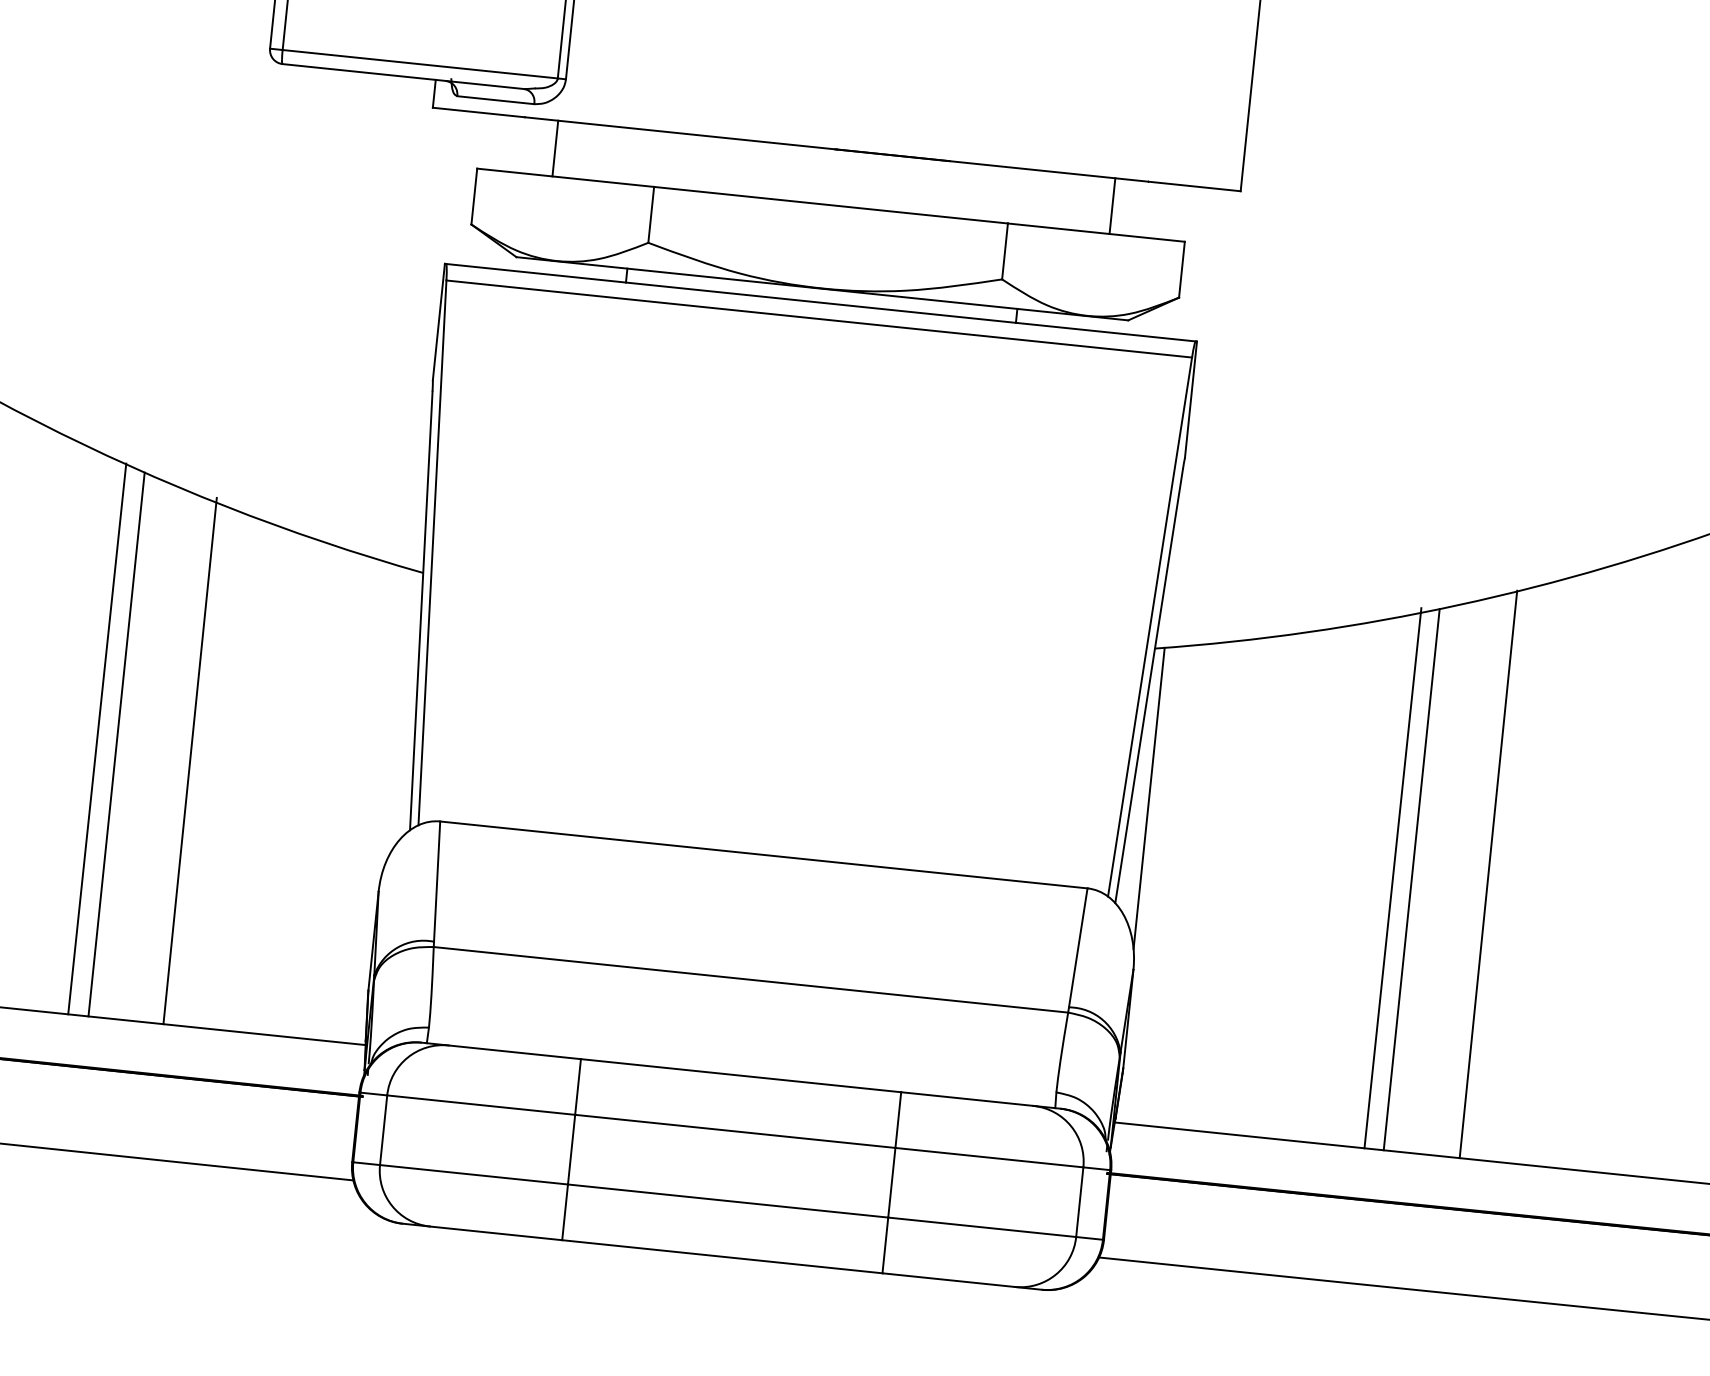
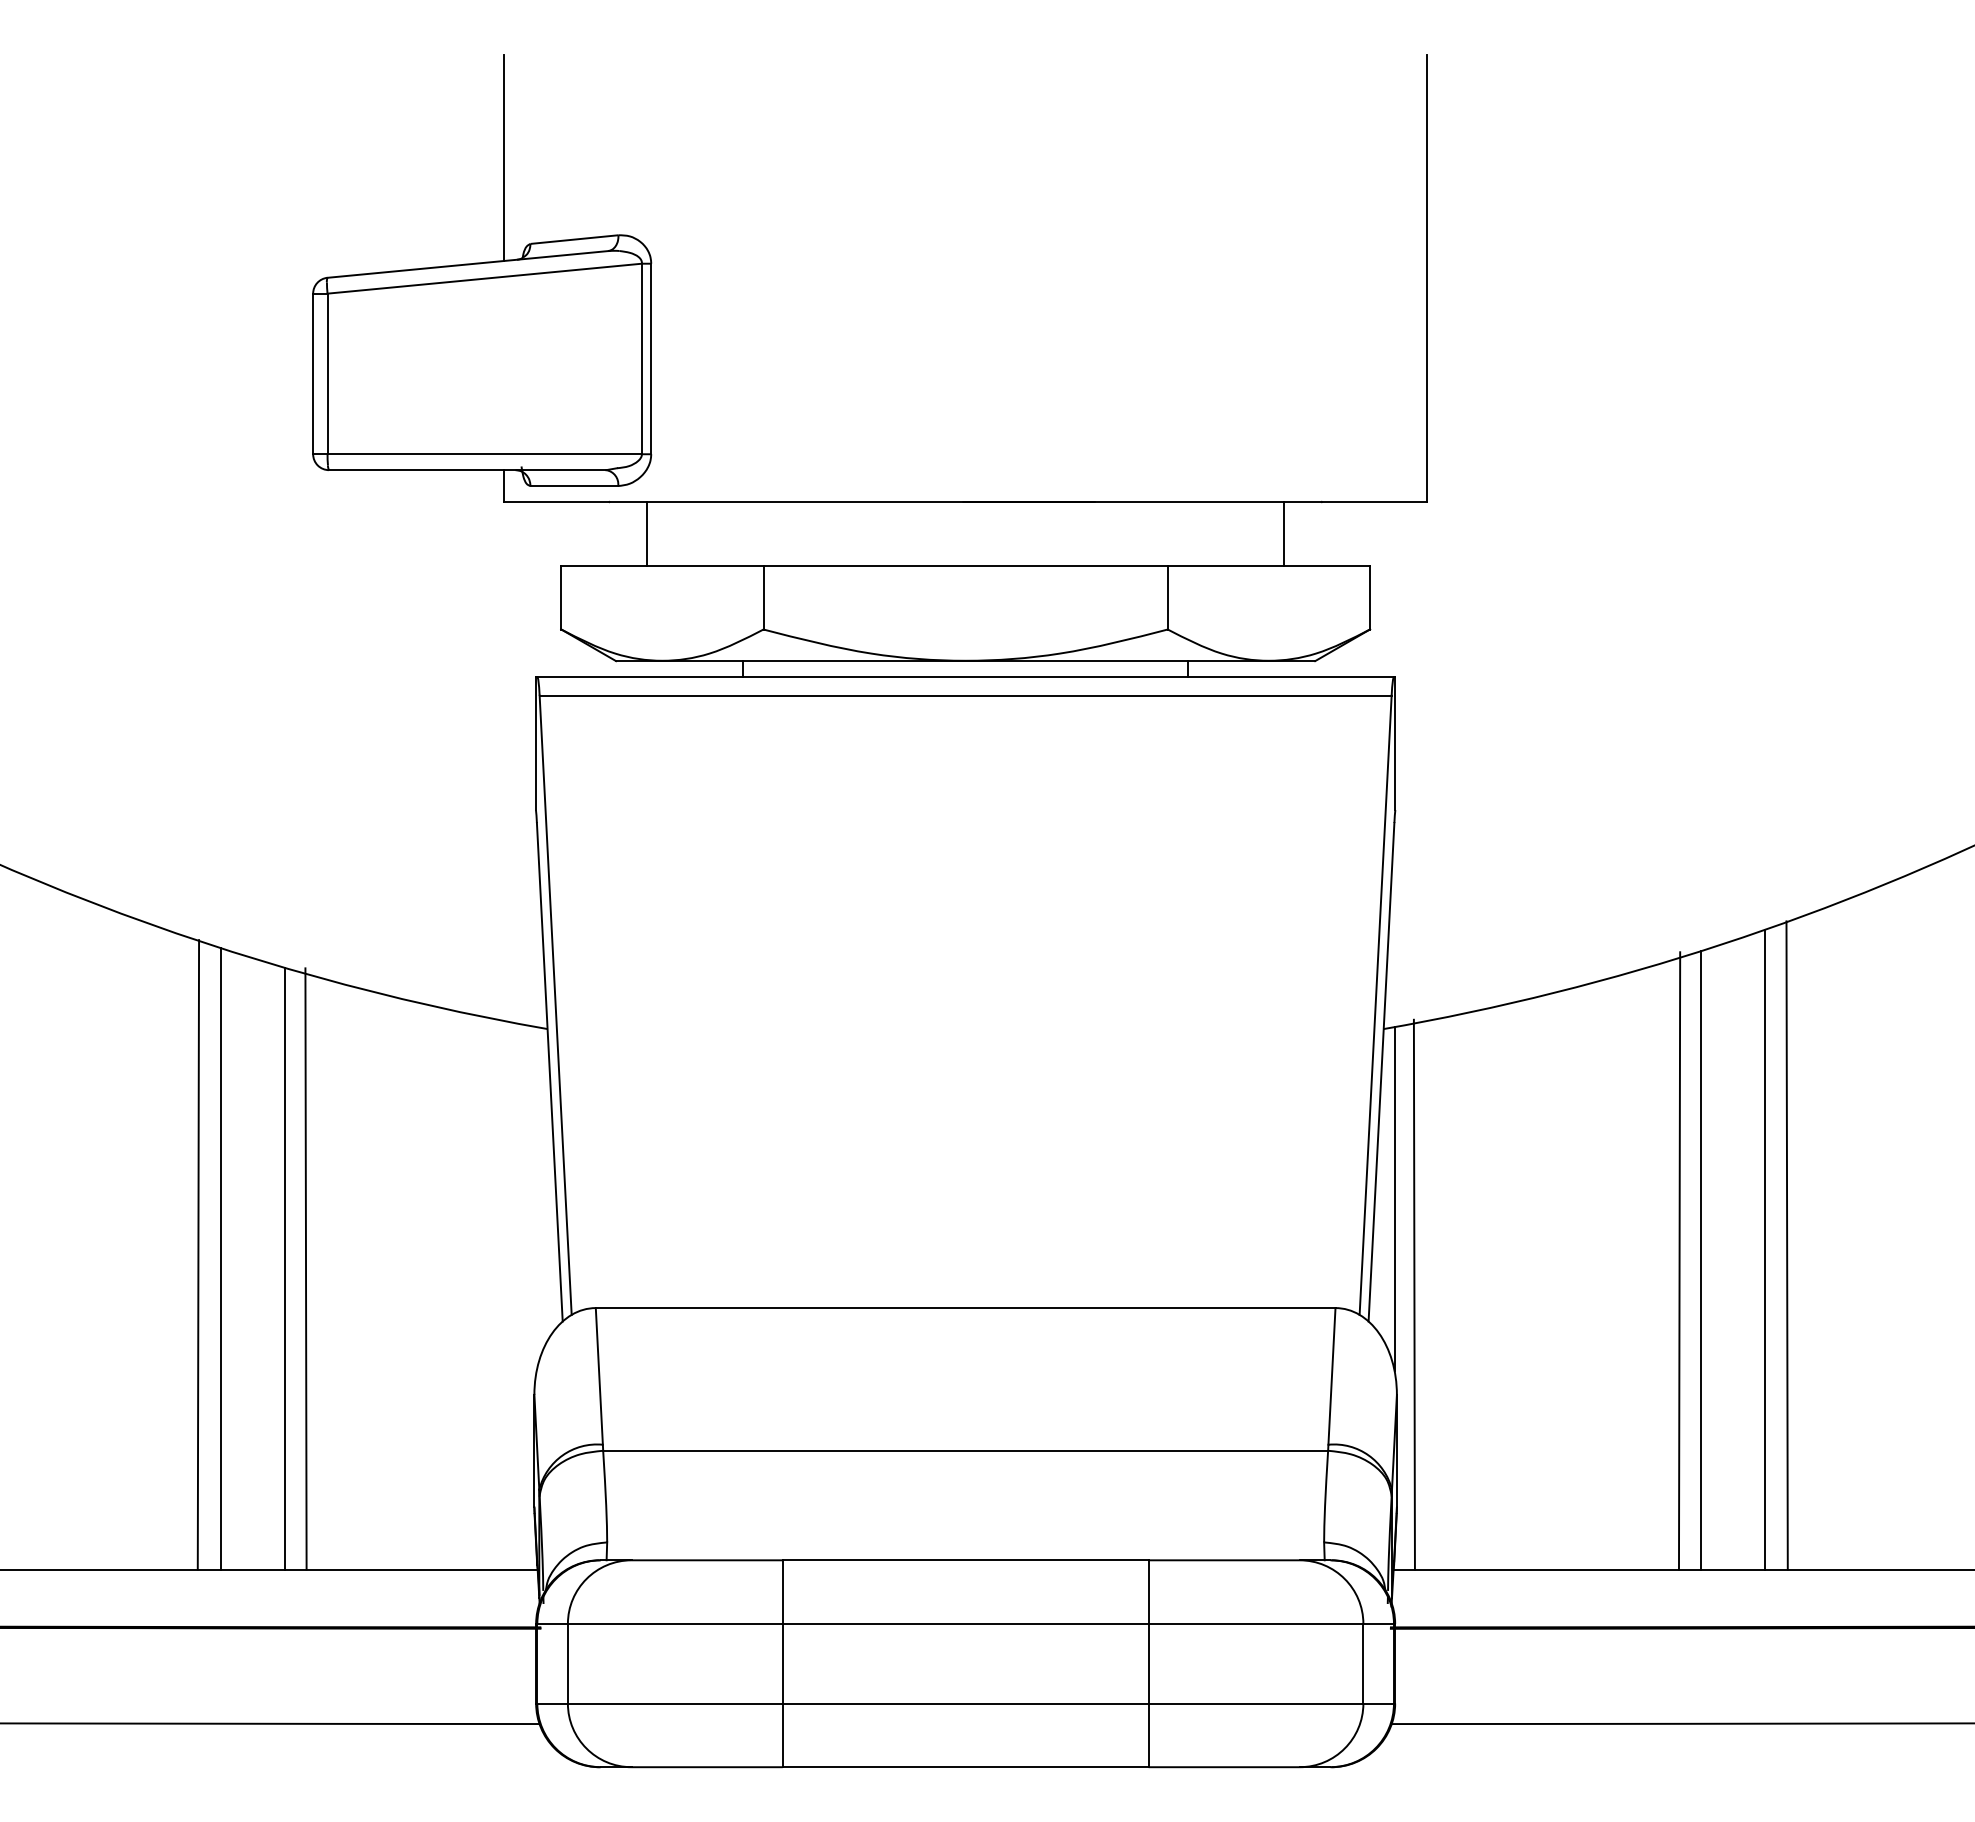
line: (171, 758) -> (284, 1268), added
line: (1468, 875) -> (1764, 1249), added
line: (1157, 883) -> (1413, 1294), added

